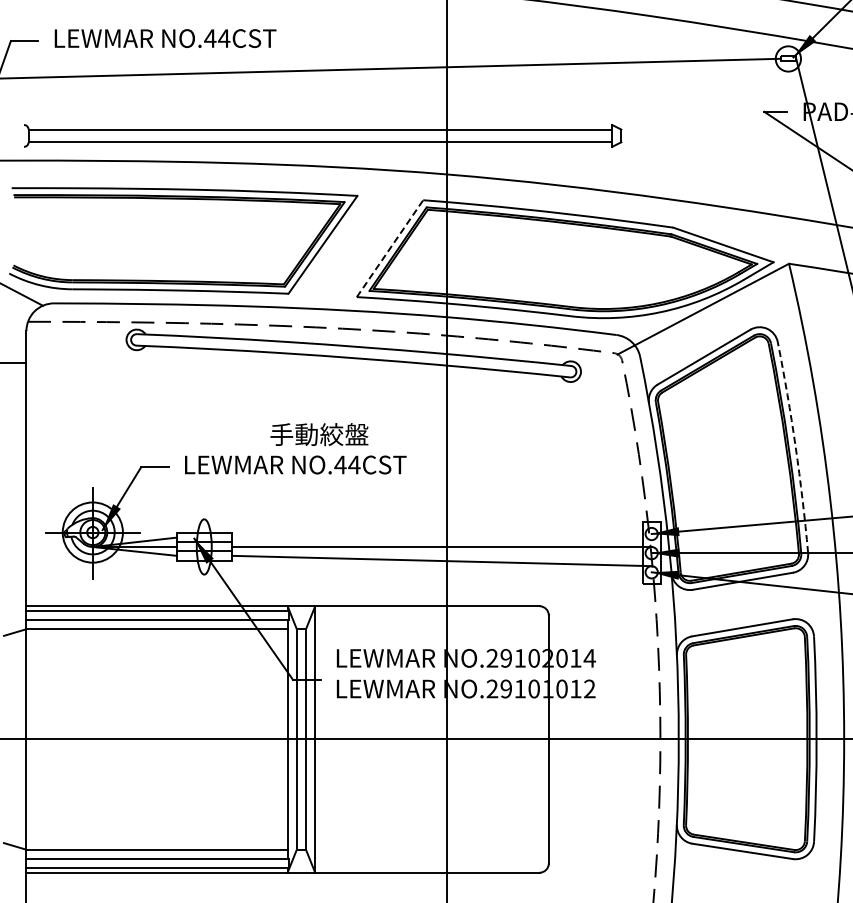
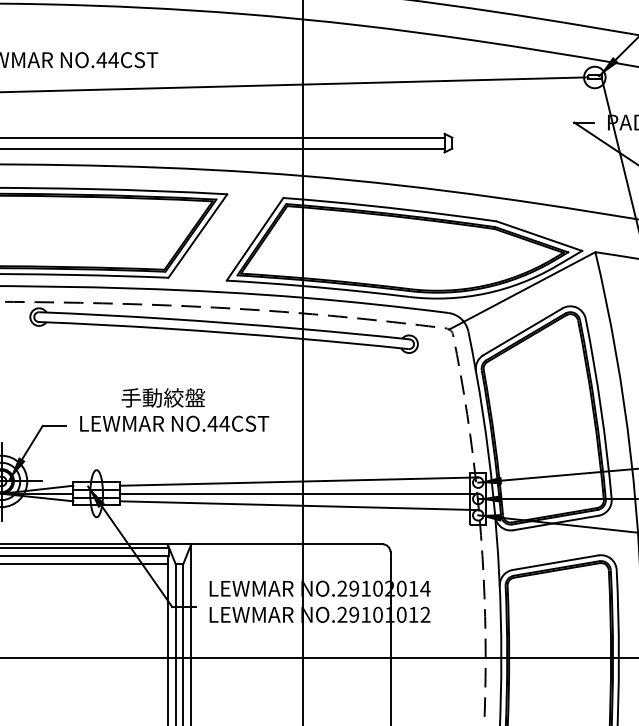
line: (390, 248) -> (255, 239), dashed -> solid
text: (319, 434) -> (163, 397), moved
arc: (795, 447) -> (600, 408), dashed -> solid
line: (441, 532) -> (298, 481), added

